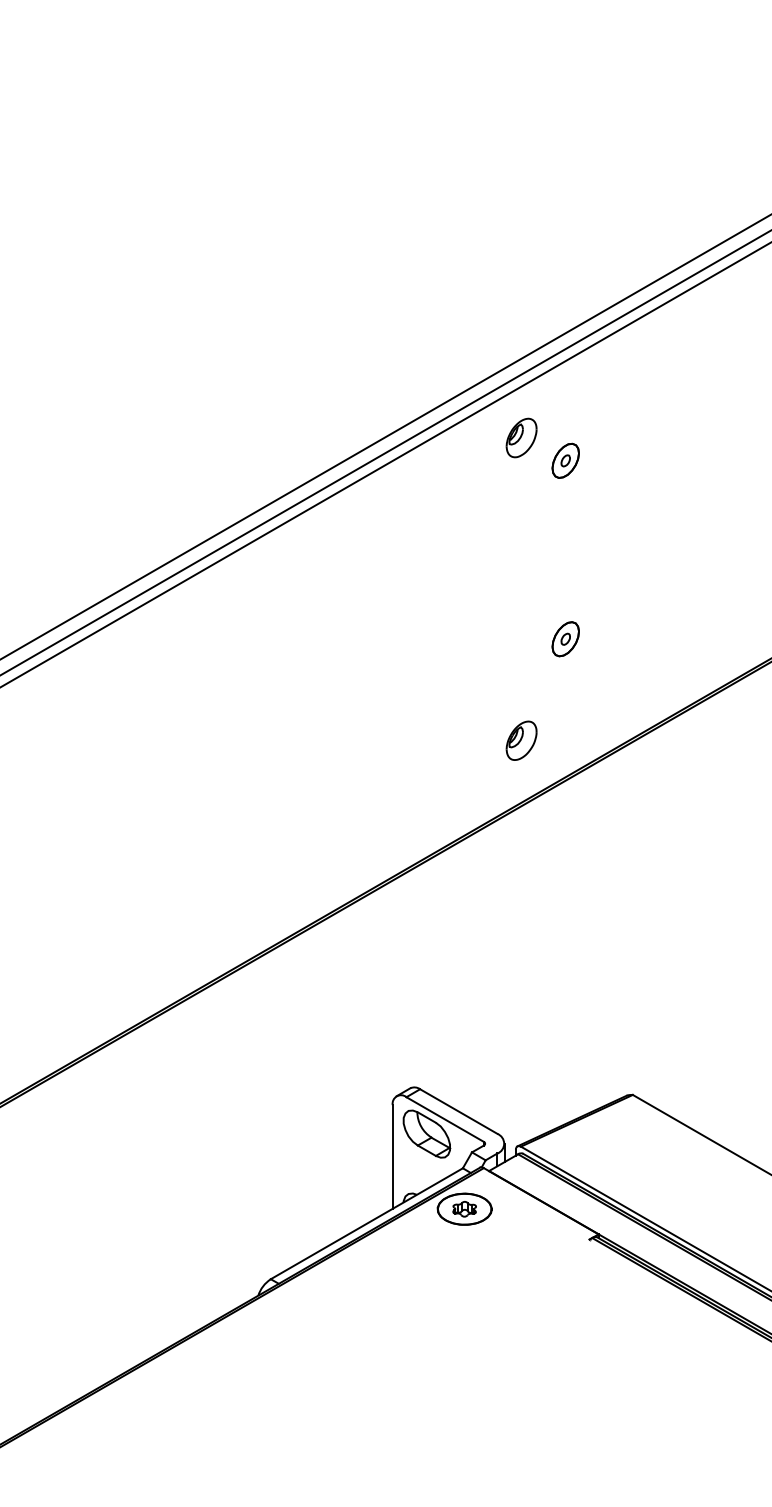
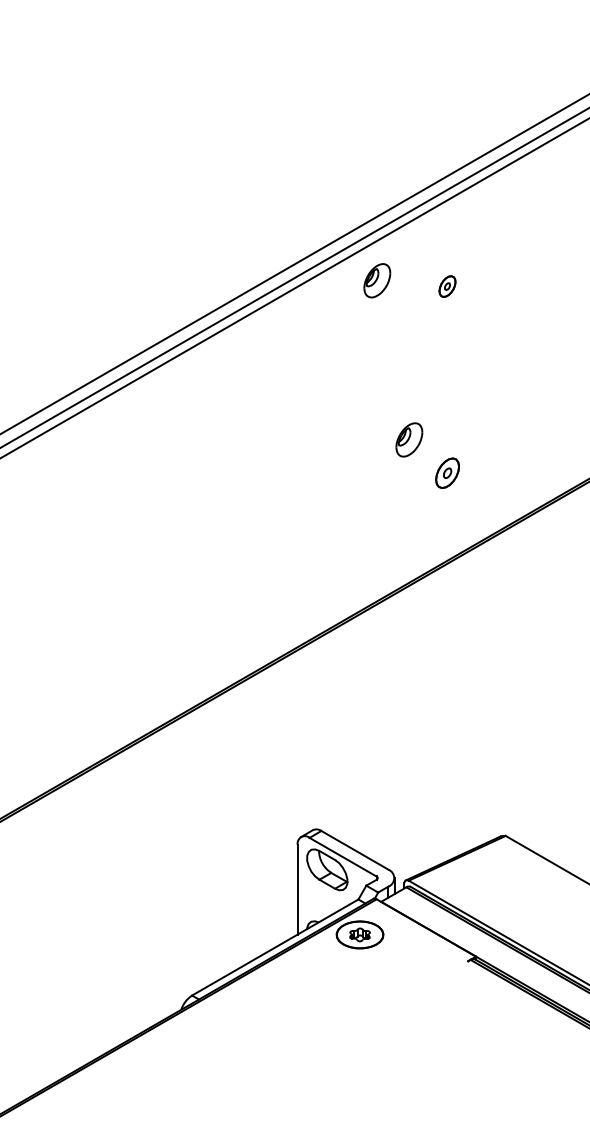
part: (521, 437) -> (377, 280), moved
part: (565, 460) -> (447, 286), size x0.7
part: (565, 639) -> (447, 473), moved
part: (521, 740) -> (409, 439), moved

